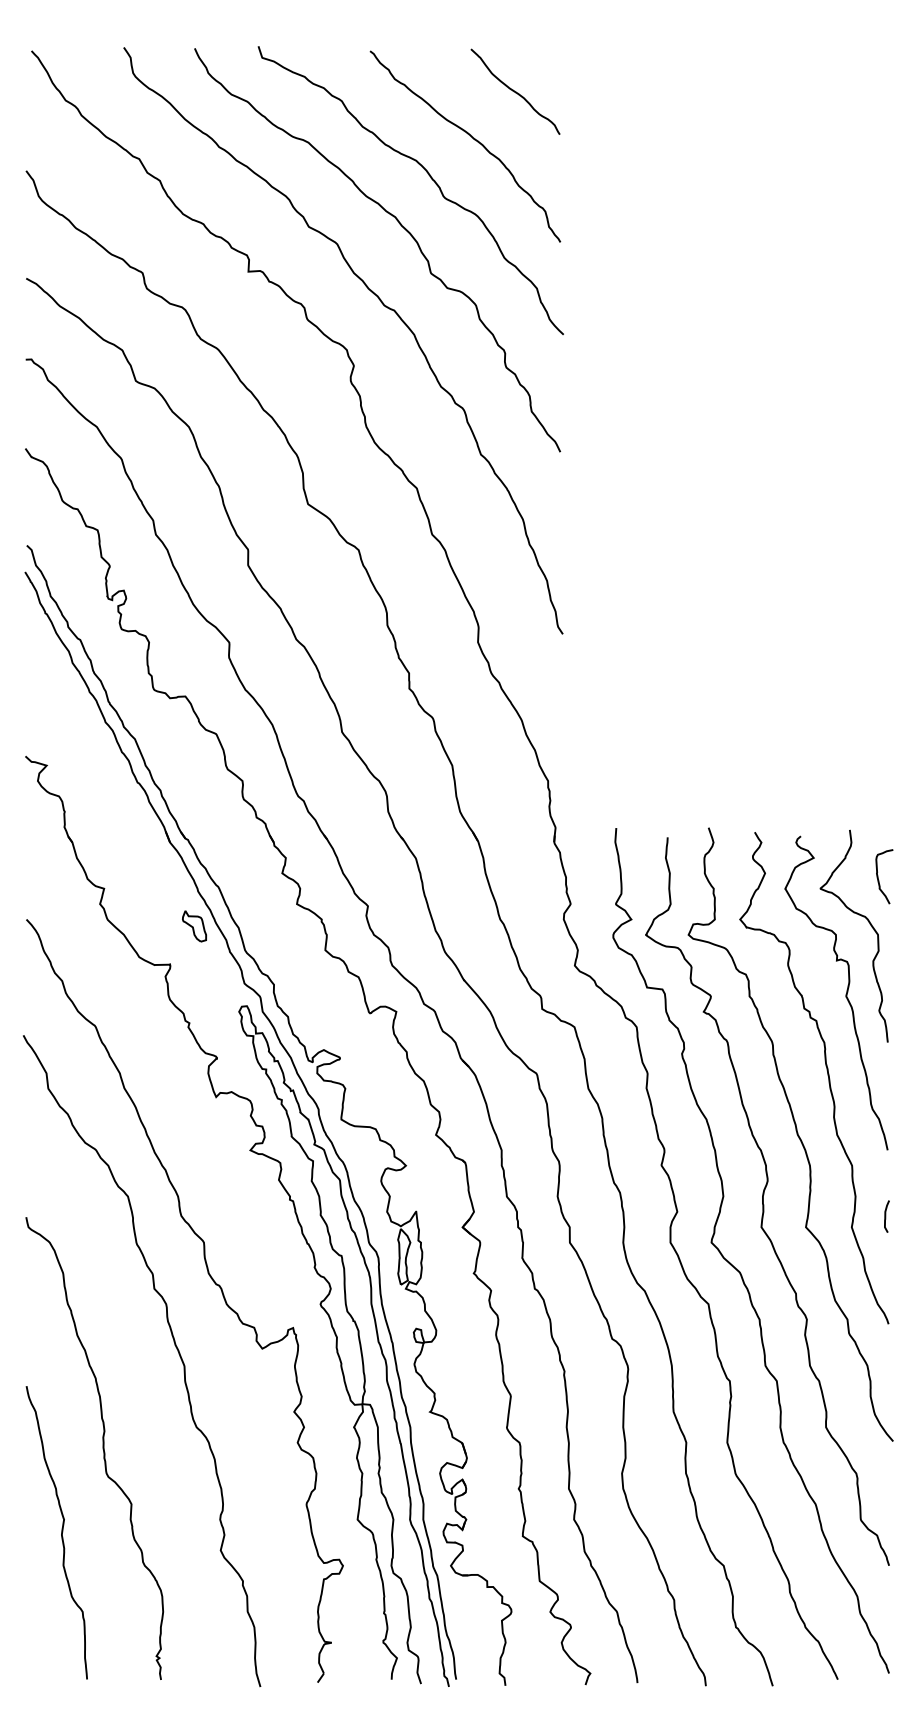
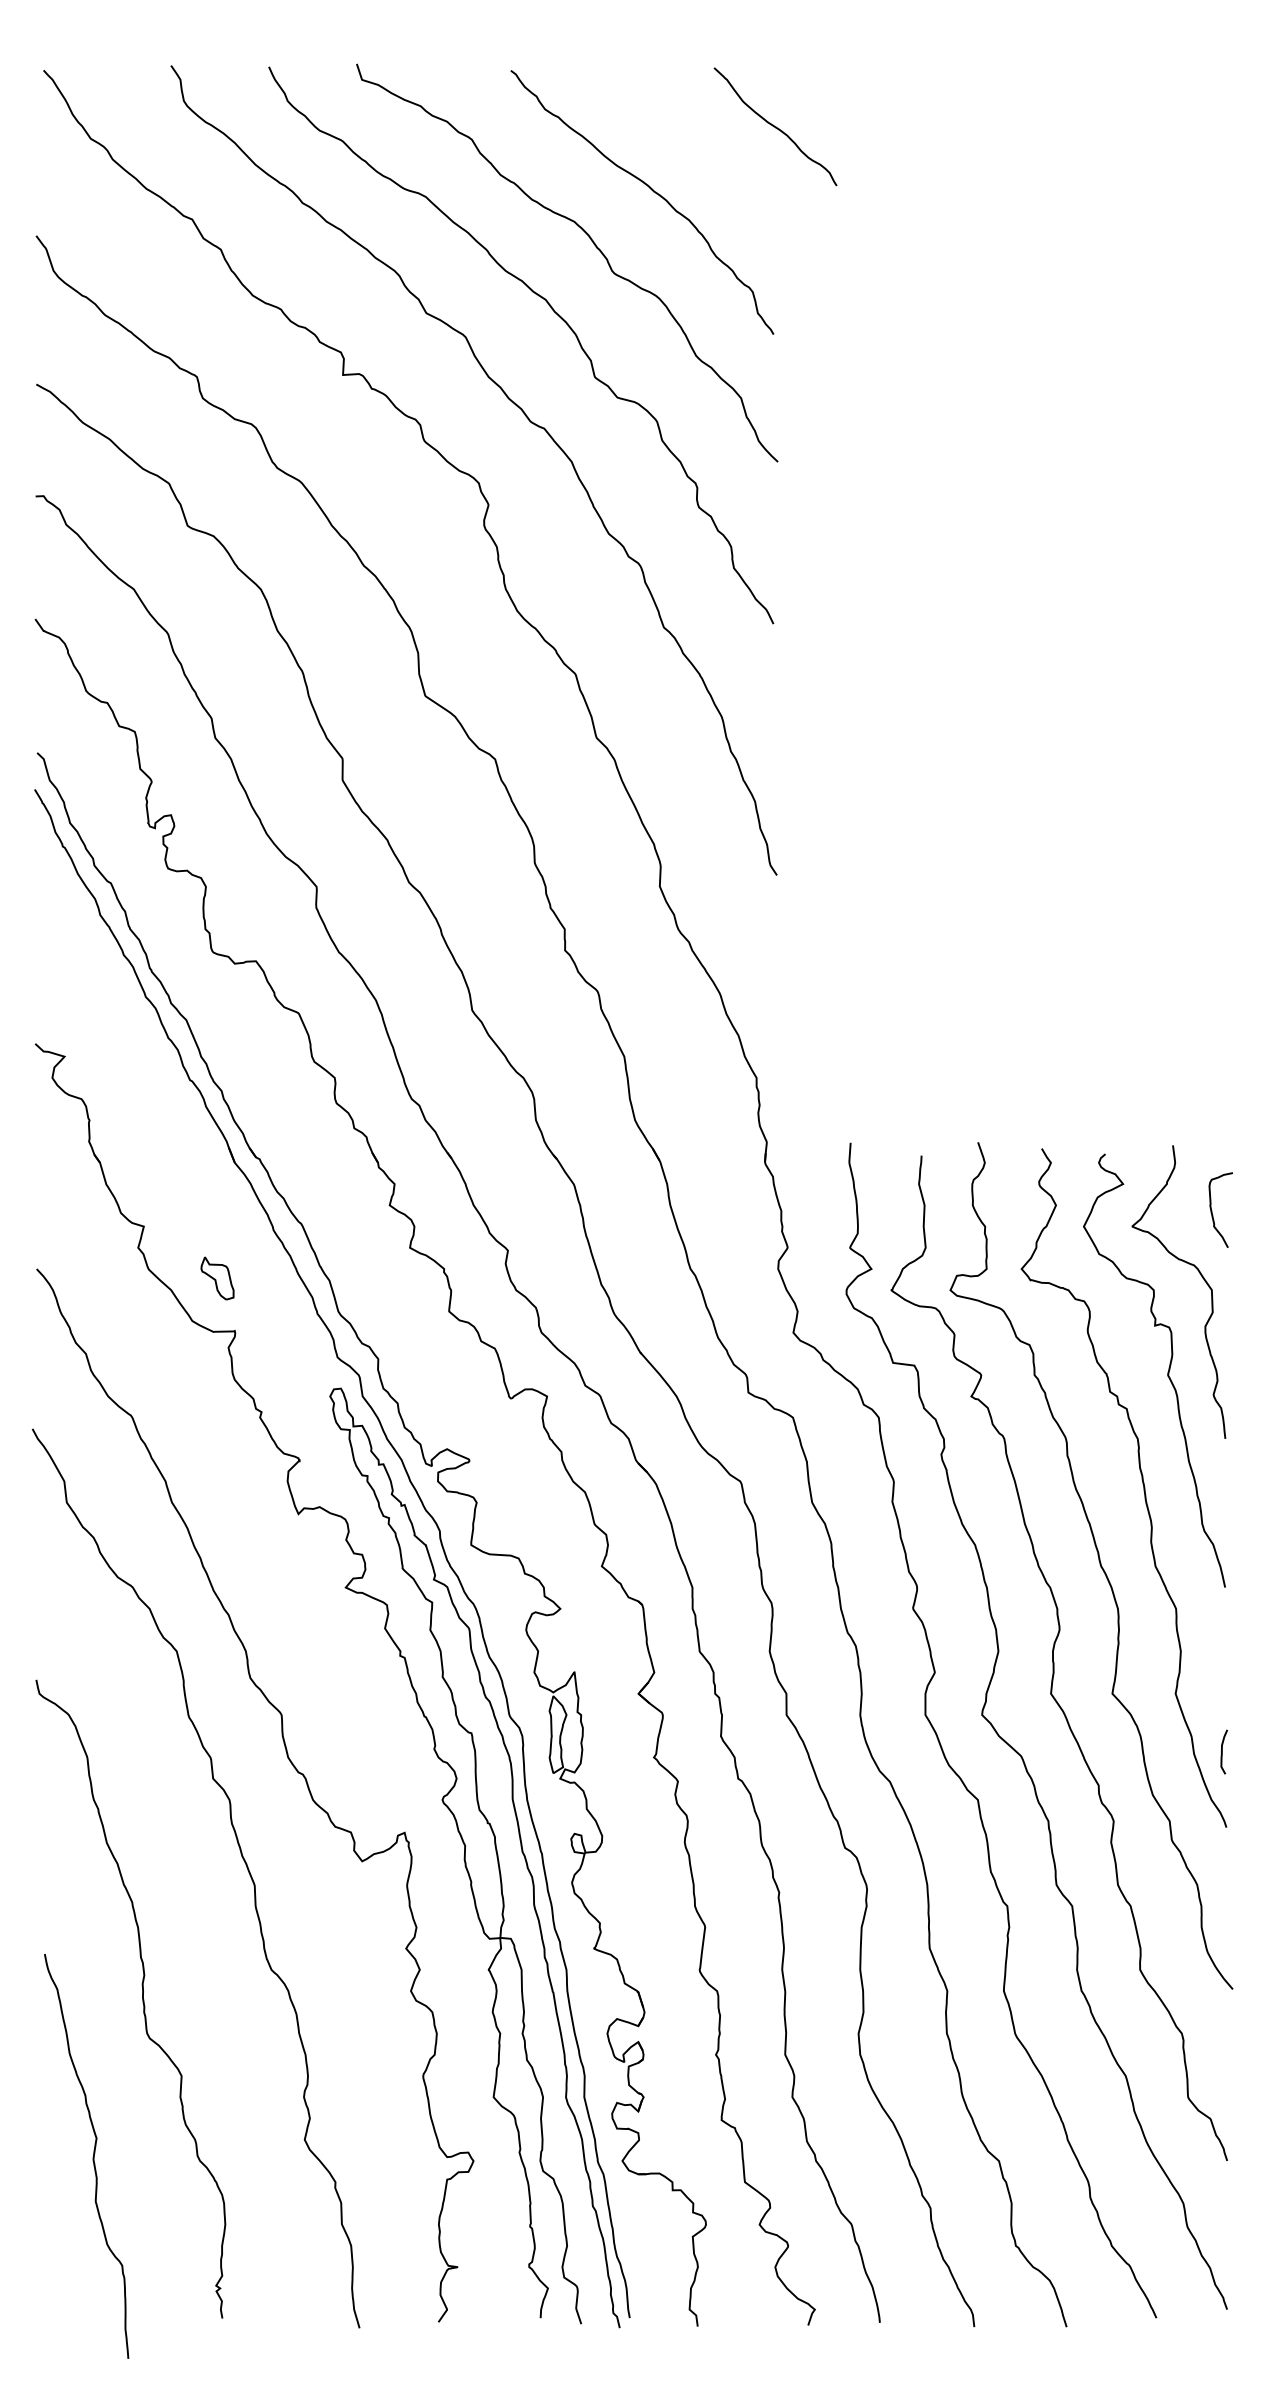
curve: (515, 91) -> (775, 126), moved
part: (194, 926) -> (217, 1278), moved
curve: (885, 1216) -> (1222, 1751), moved
curve: (61, 1533) -> (92, 2157), moved

